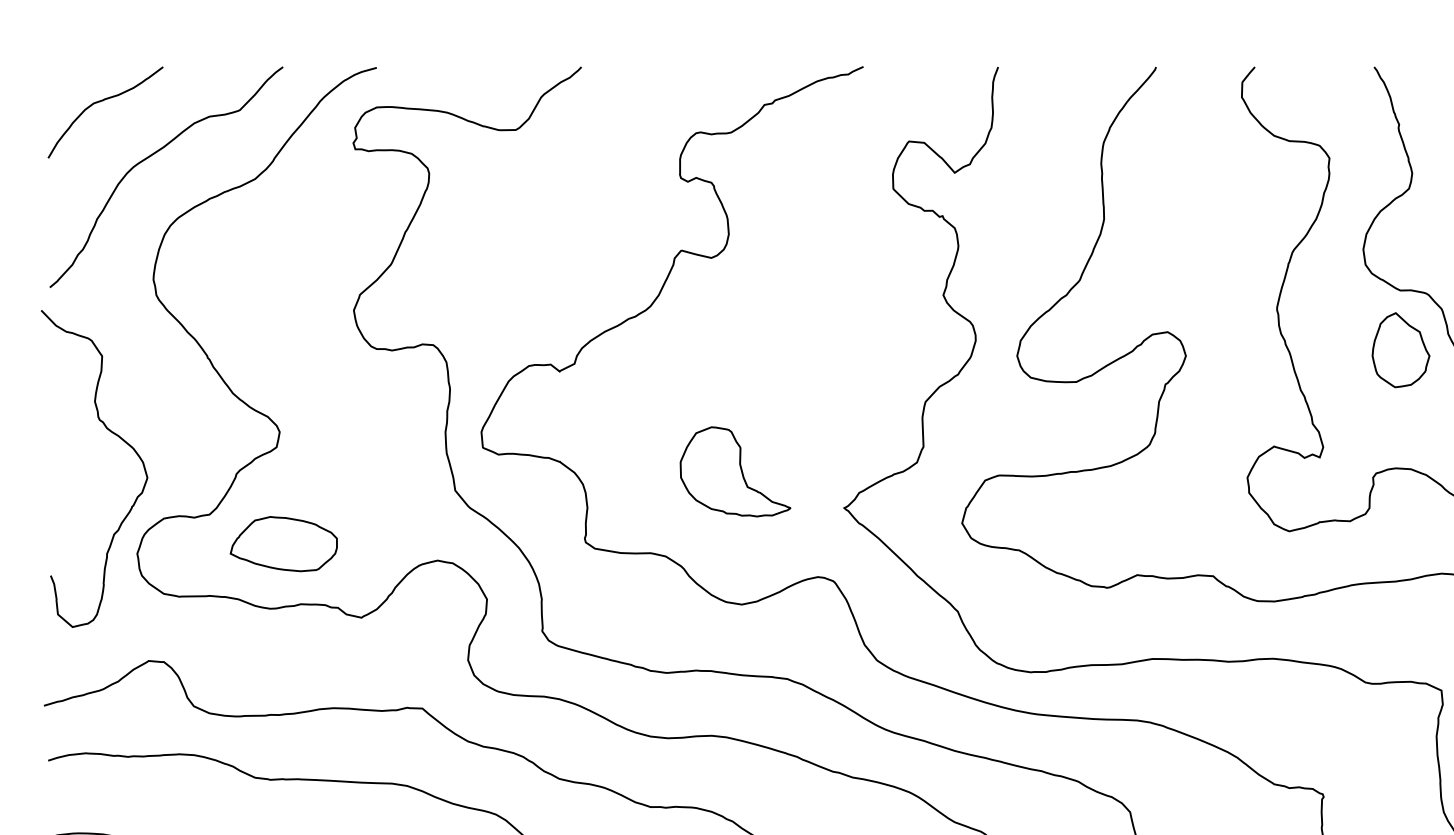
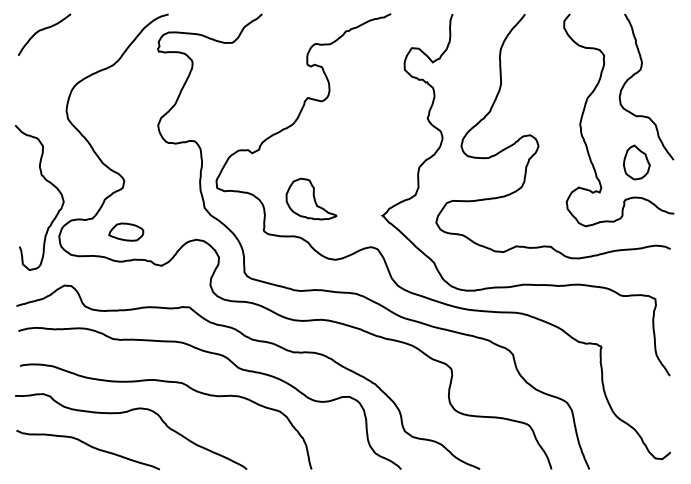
curve: (155, 155) -> (67, 54), removed
part: (1400, 350) -> (636, 162), moved
part: (735, 470) -> (311, 198), moved
part: (284, 542) -> (126, 231), size x0.7

